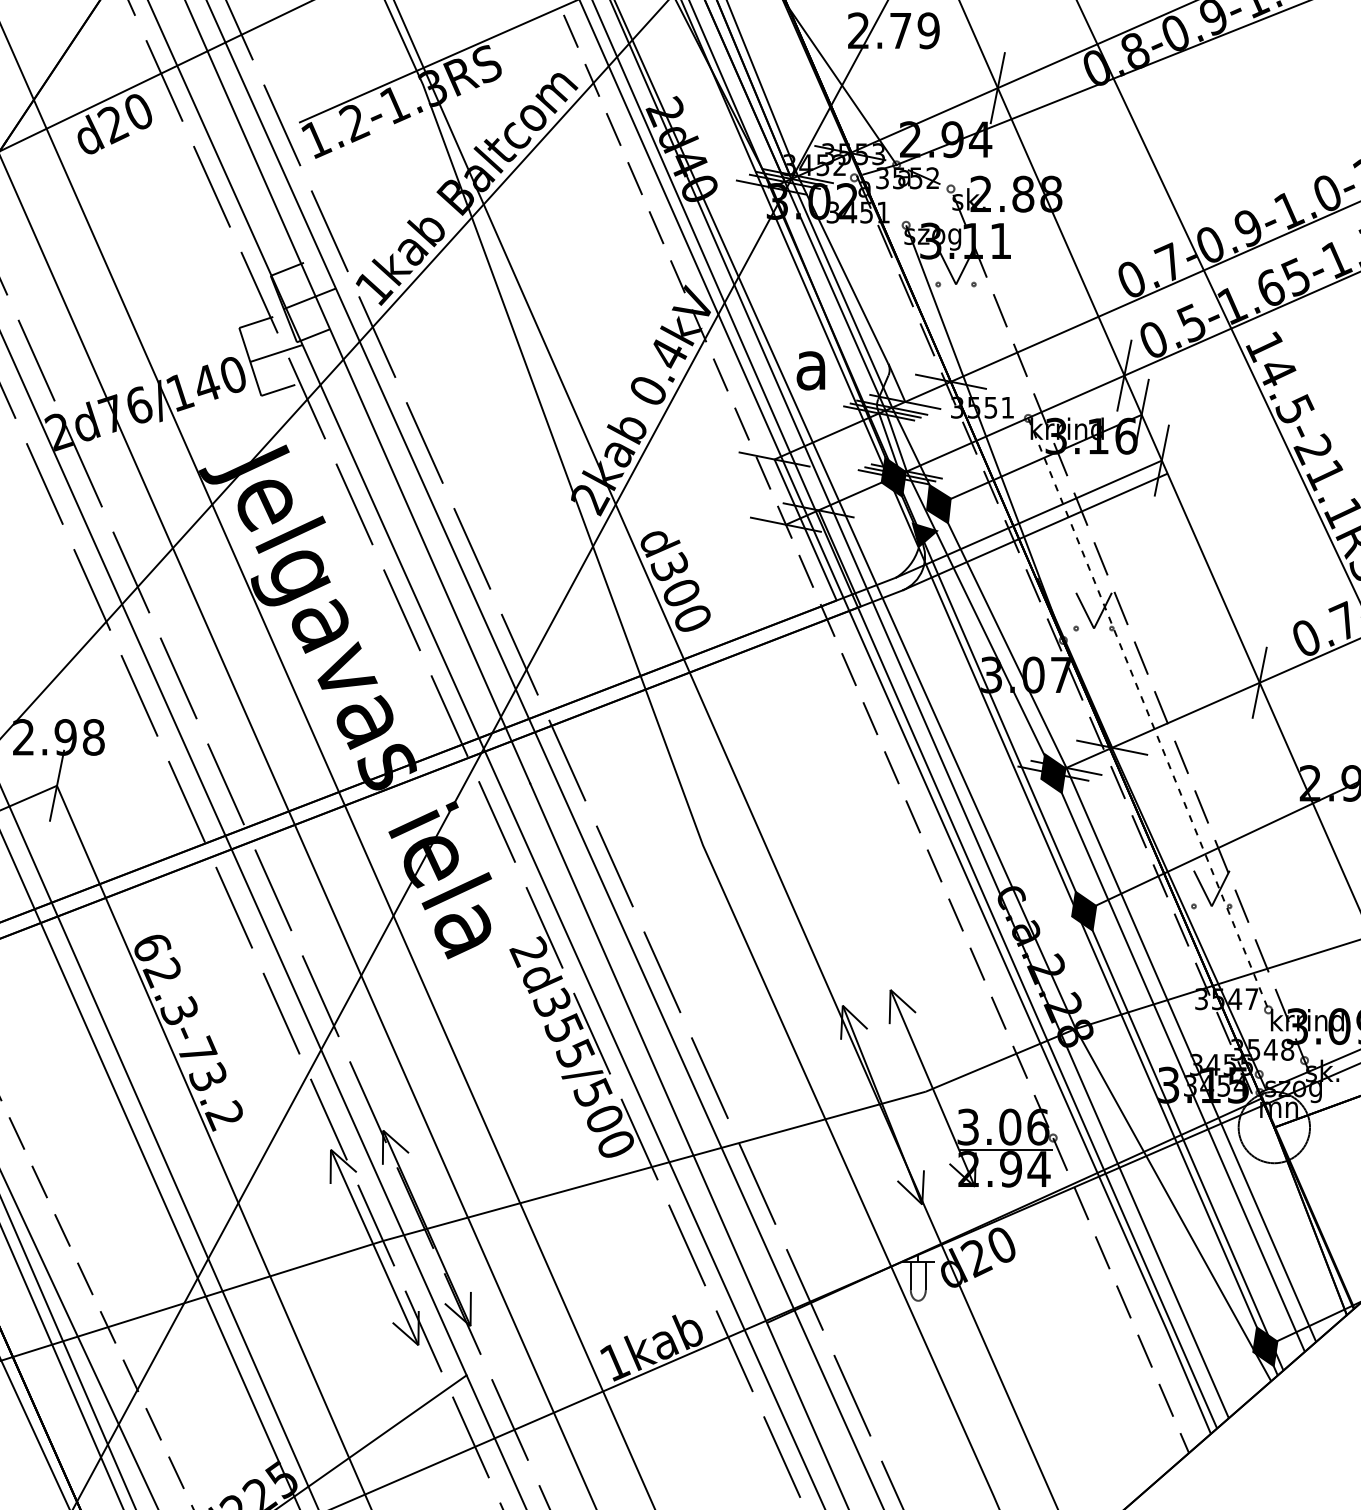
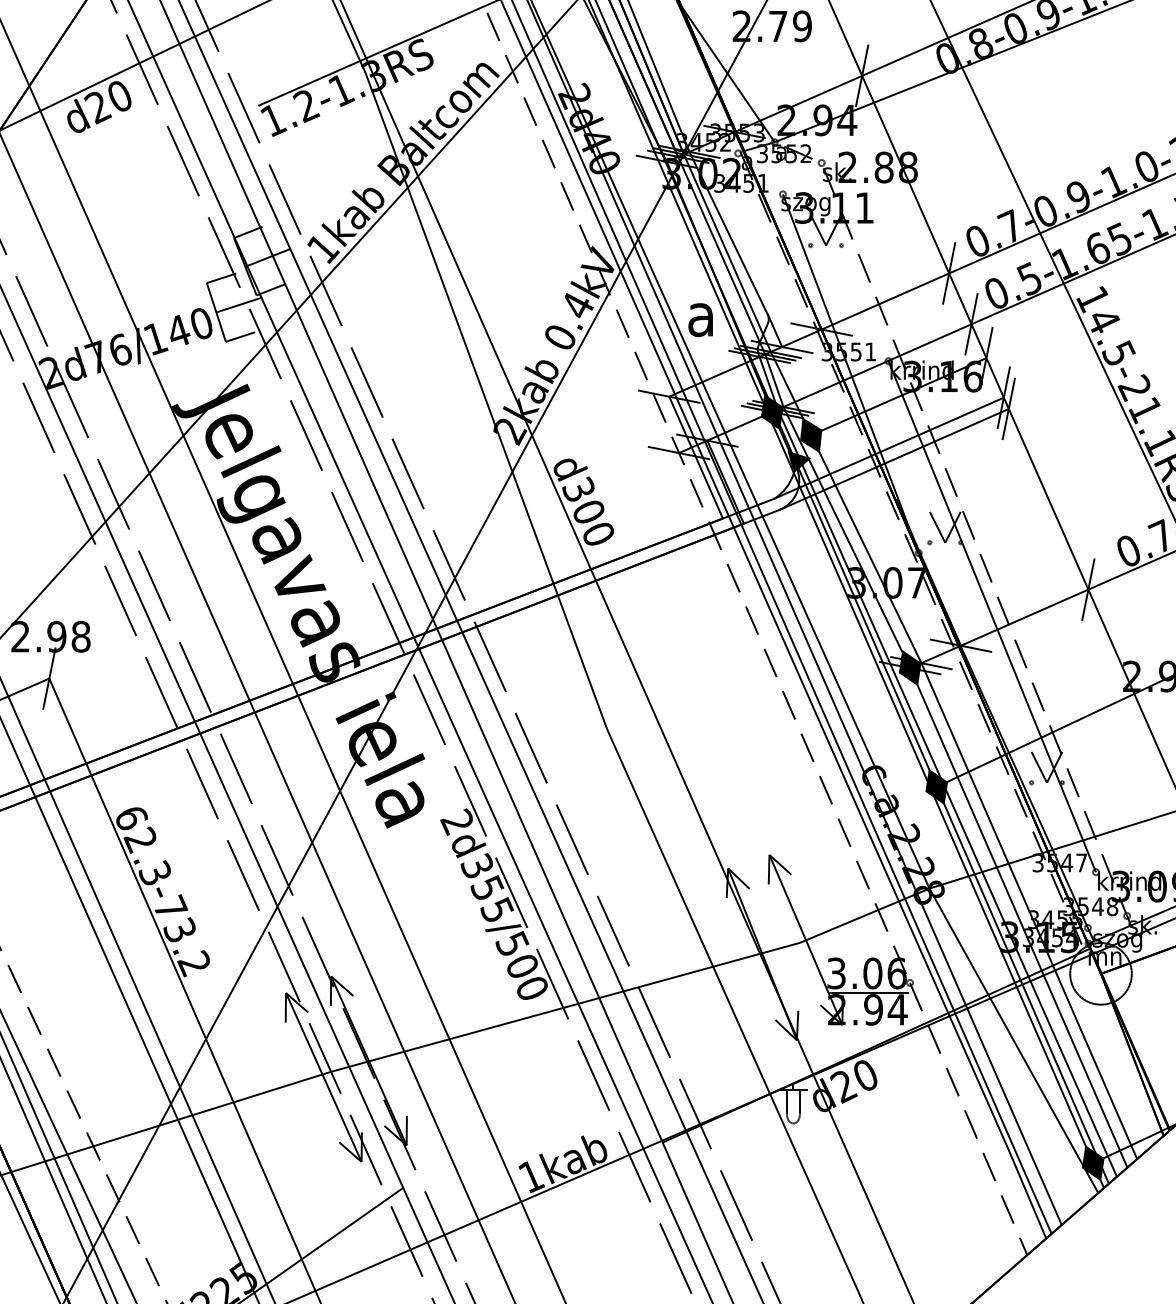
line: (1098, 316) -> (949, 273), added
line: (1167, 473) -> (1008, 408), added
line: (1148, 714) -> (992, 617), dashed -> solid
line: (1096, 918) -> (947, 793), added

